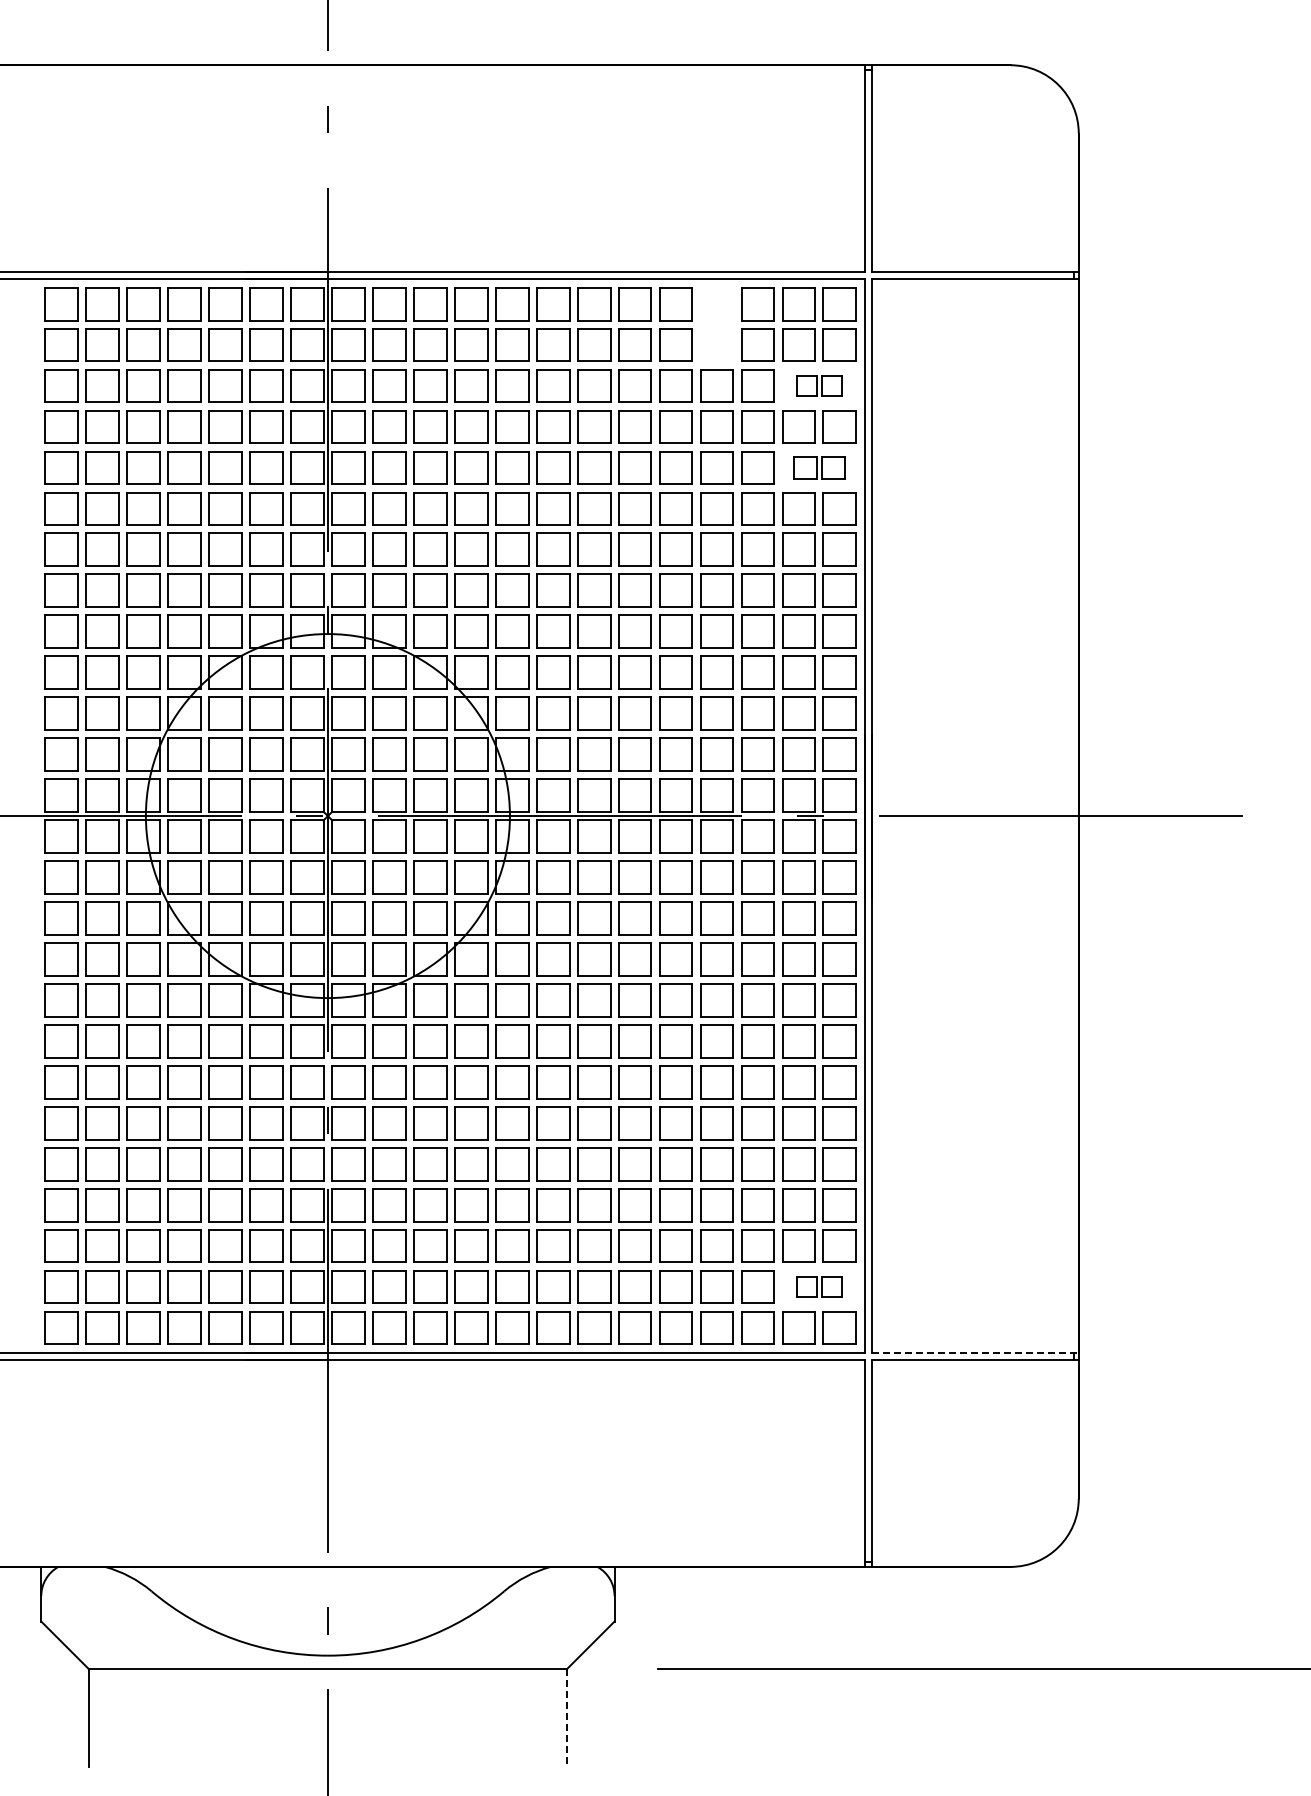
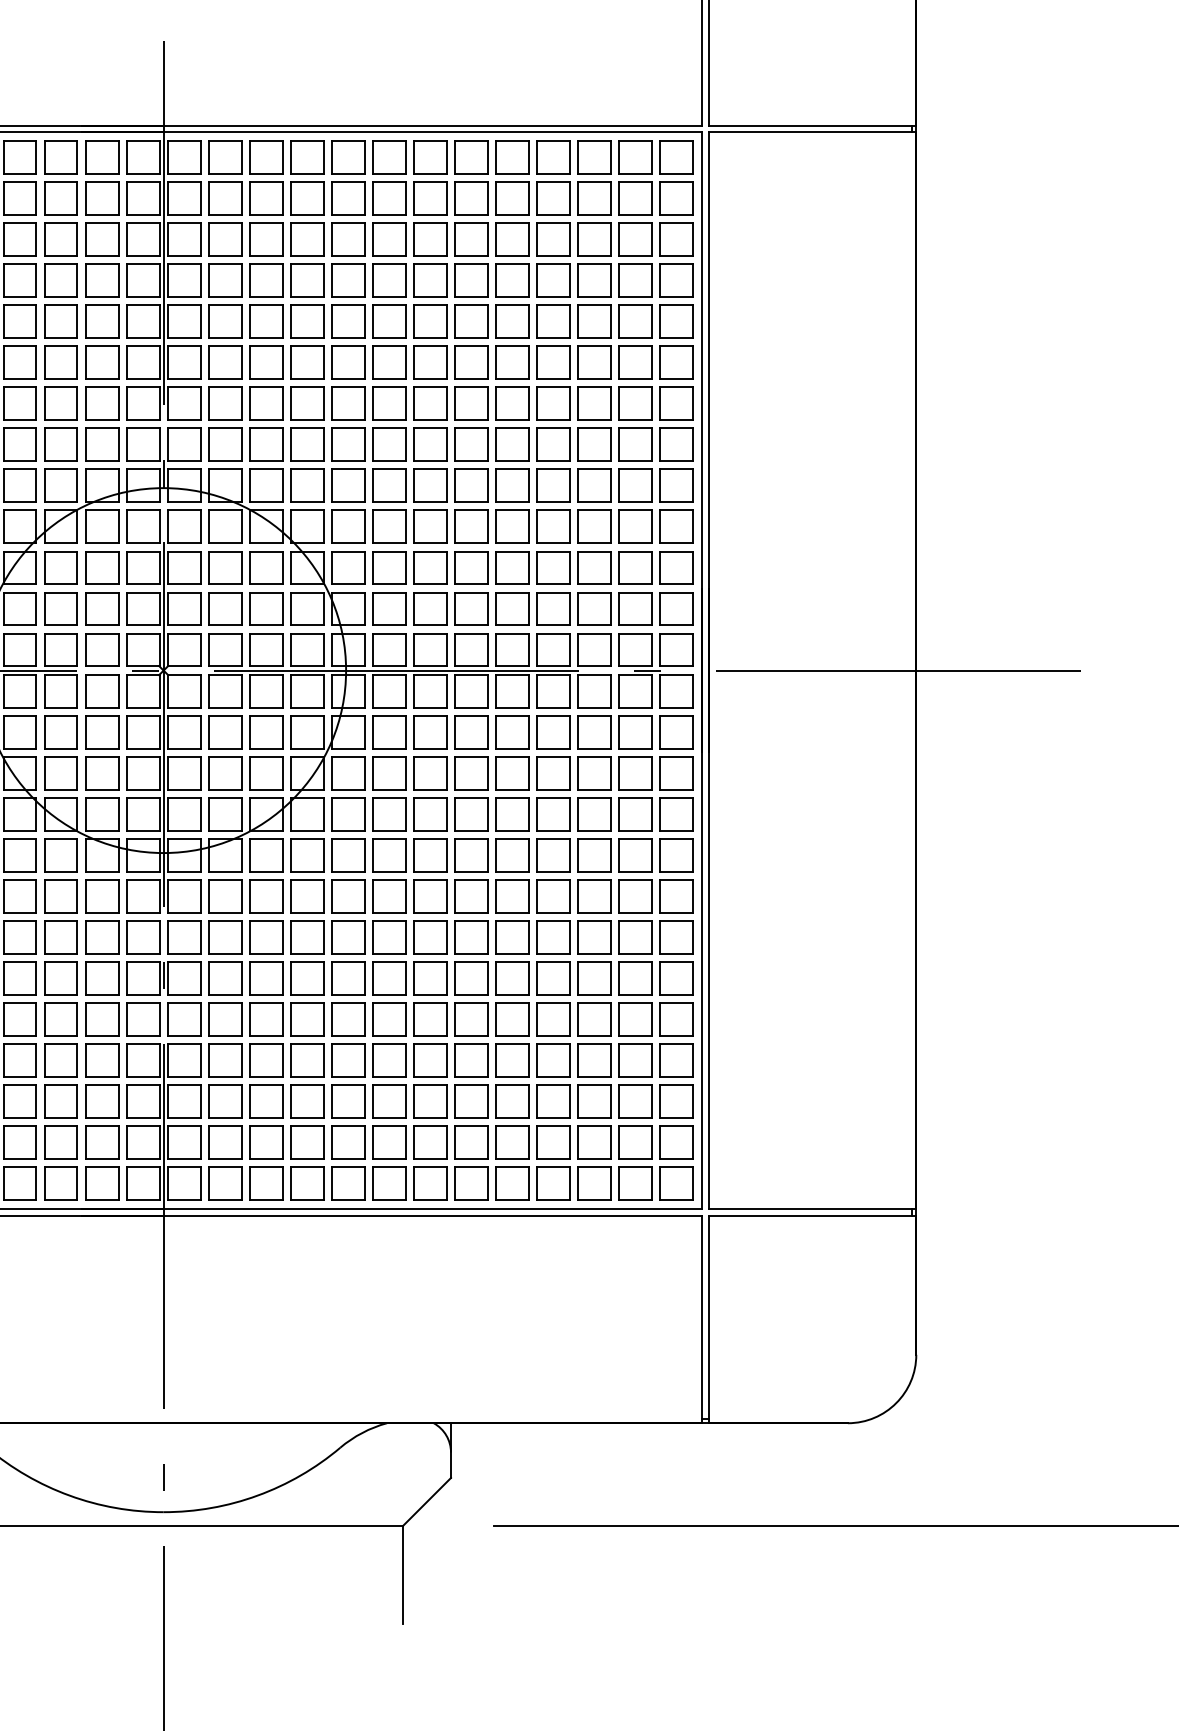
part: (716, 324) -> (553, 177), added
part: (819, 385) -> (656, 238), size x1.67
part: (819, 467) -> (656, 321), size x1.43
part: (819, 1286) -> (656, 1142), size x1.67
line: (975, 1353) -> (812, 1209), dashed -> solid
line: (566, 1718) -> (402, 1575), dashed -> solid

